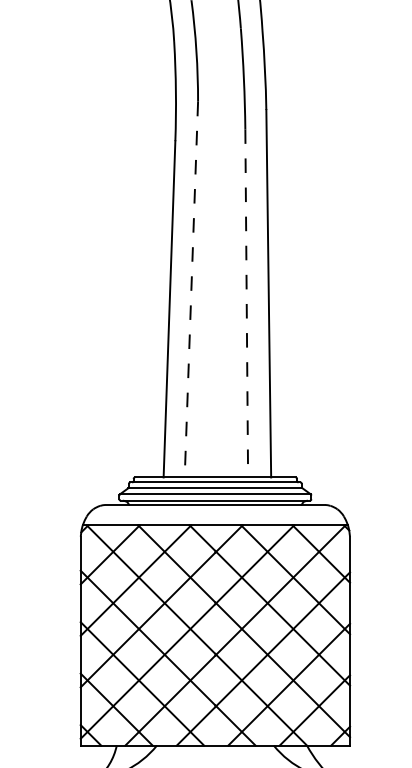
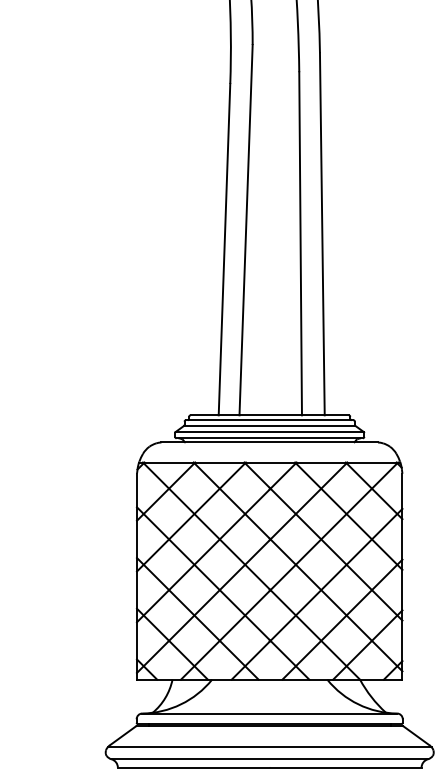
line: (191, 289) -> (246, 230), dashed -> solid
line: (246, 303) -> (300, 243), dashed -> solid

